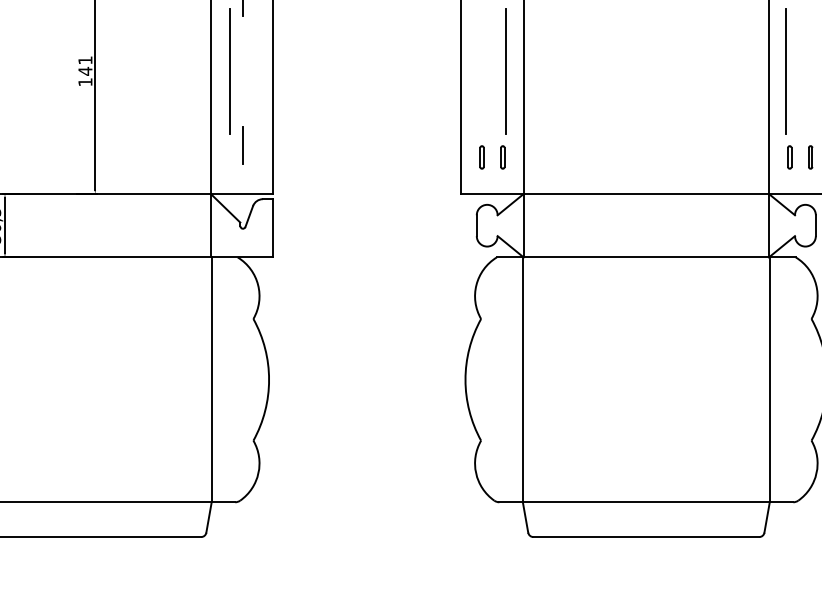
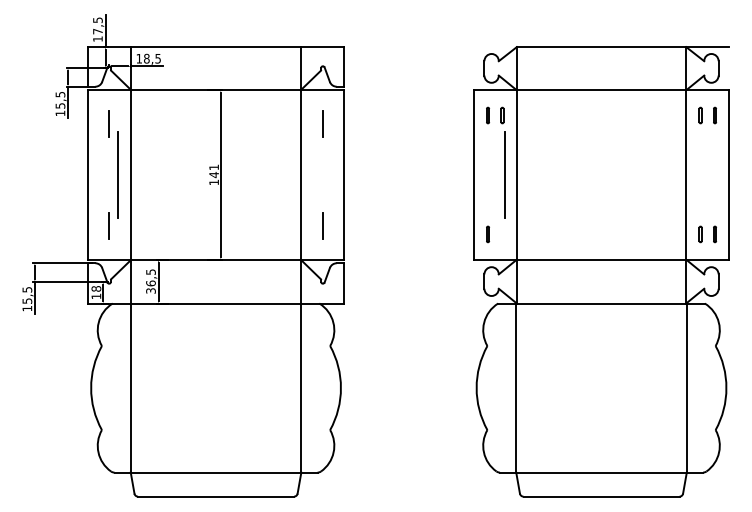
line: (229, 70) -> (313, 174), removed
line: (786, 70) -> (698, 174), removed
part: (502, 157) -> (502, 234), removed

